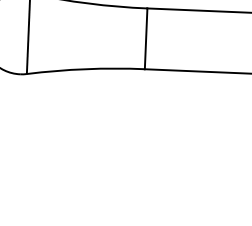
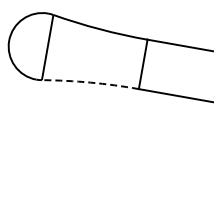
arc: (85, 69) -> (90, 82), solid -> dashed

